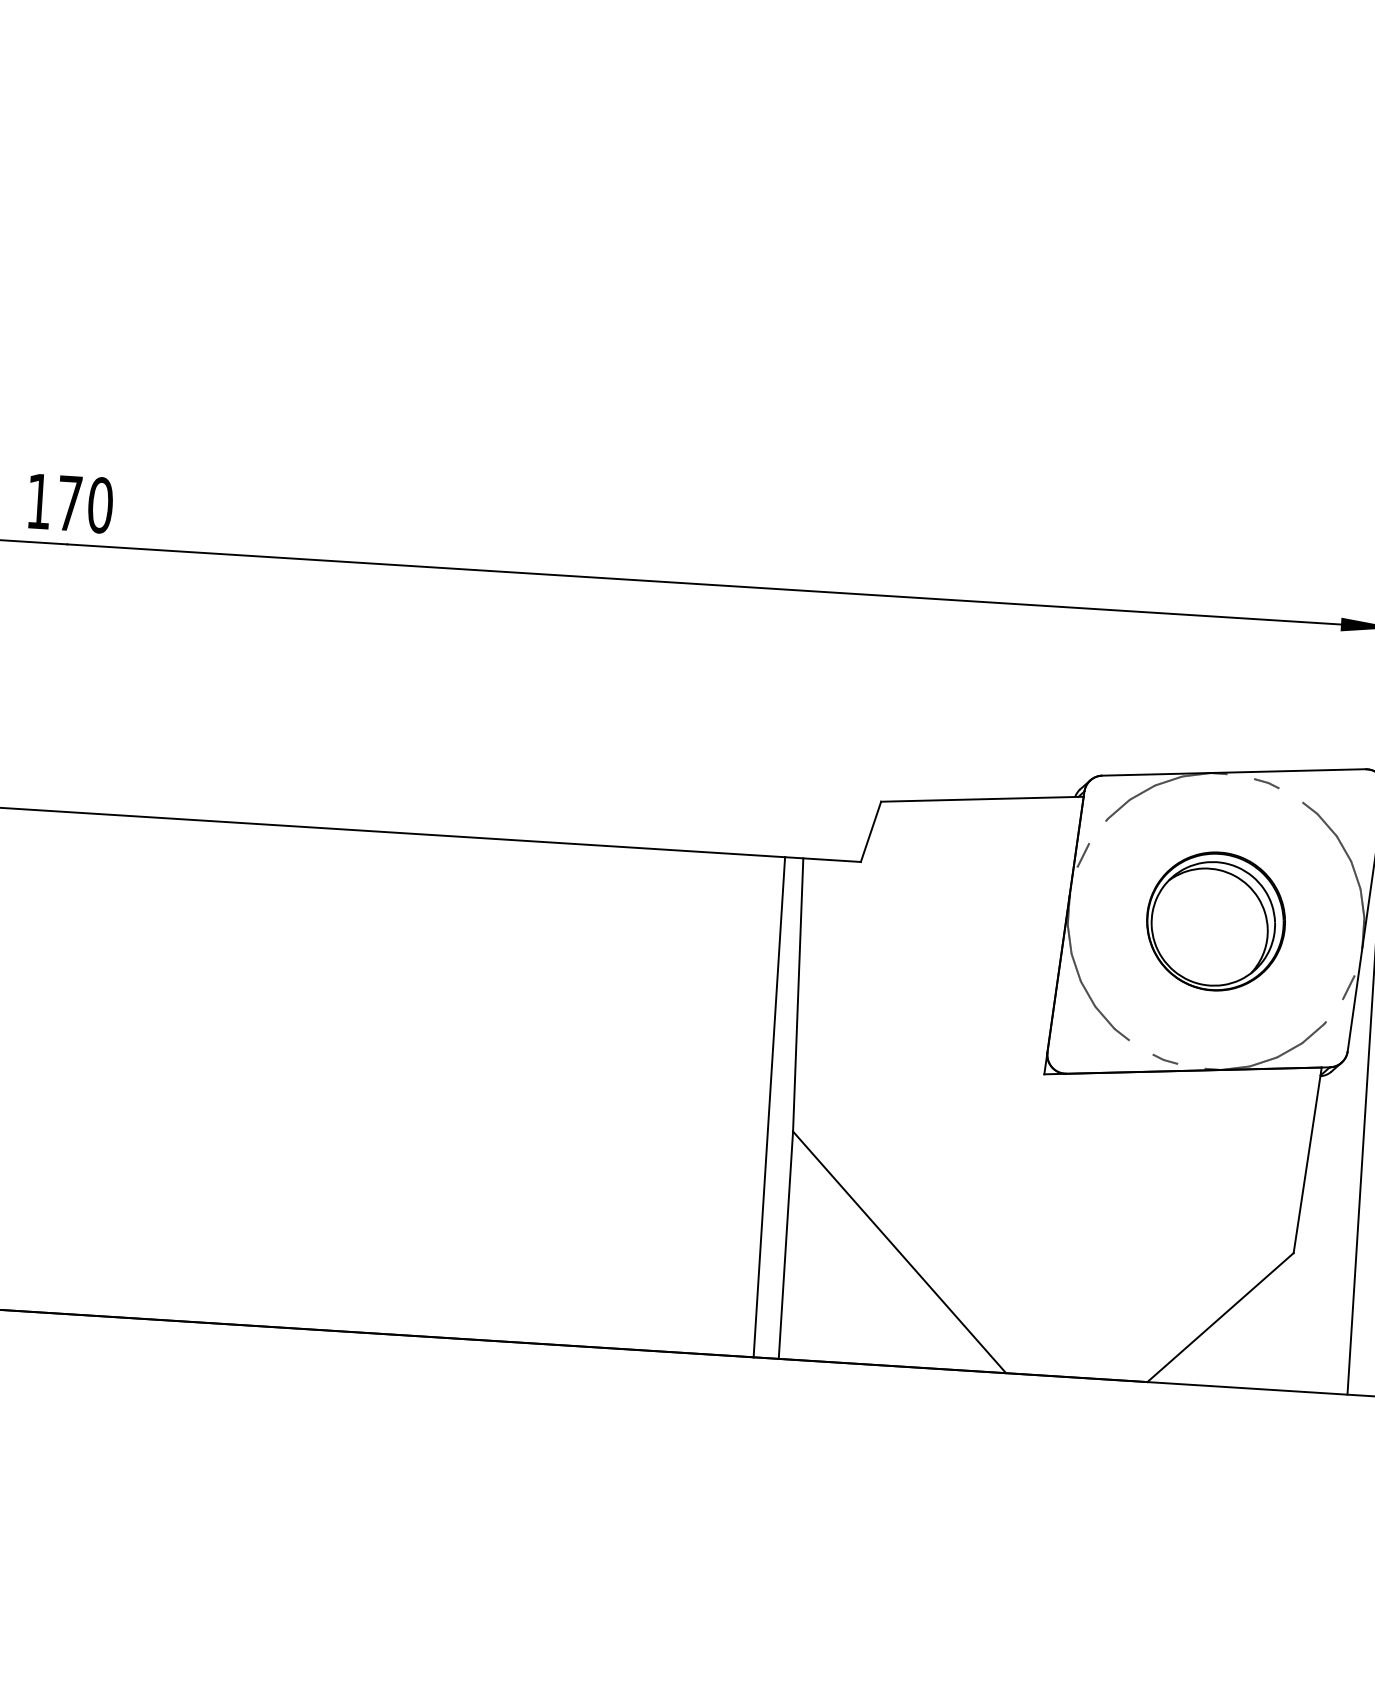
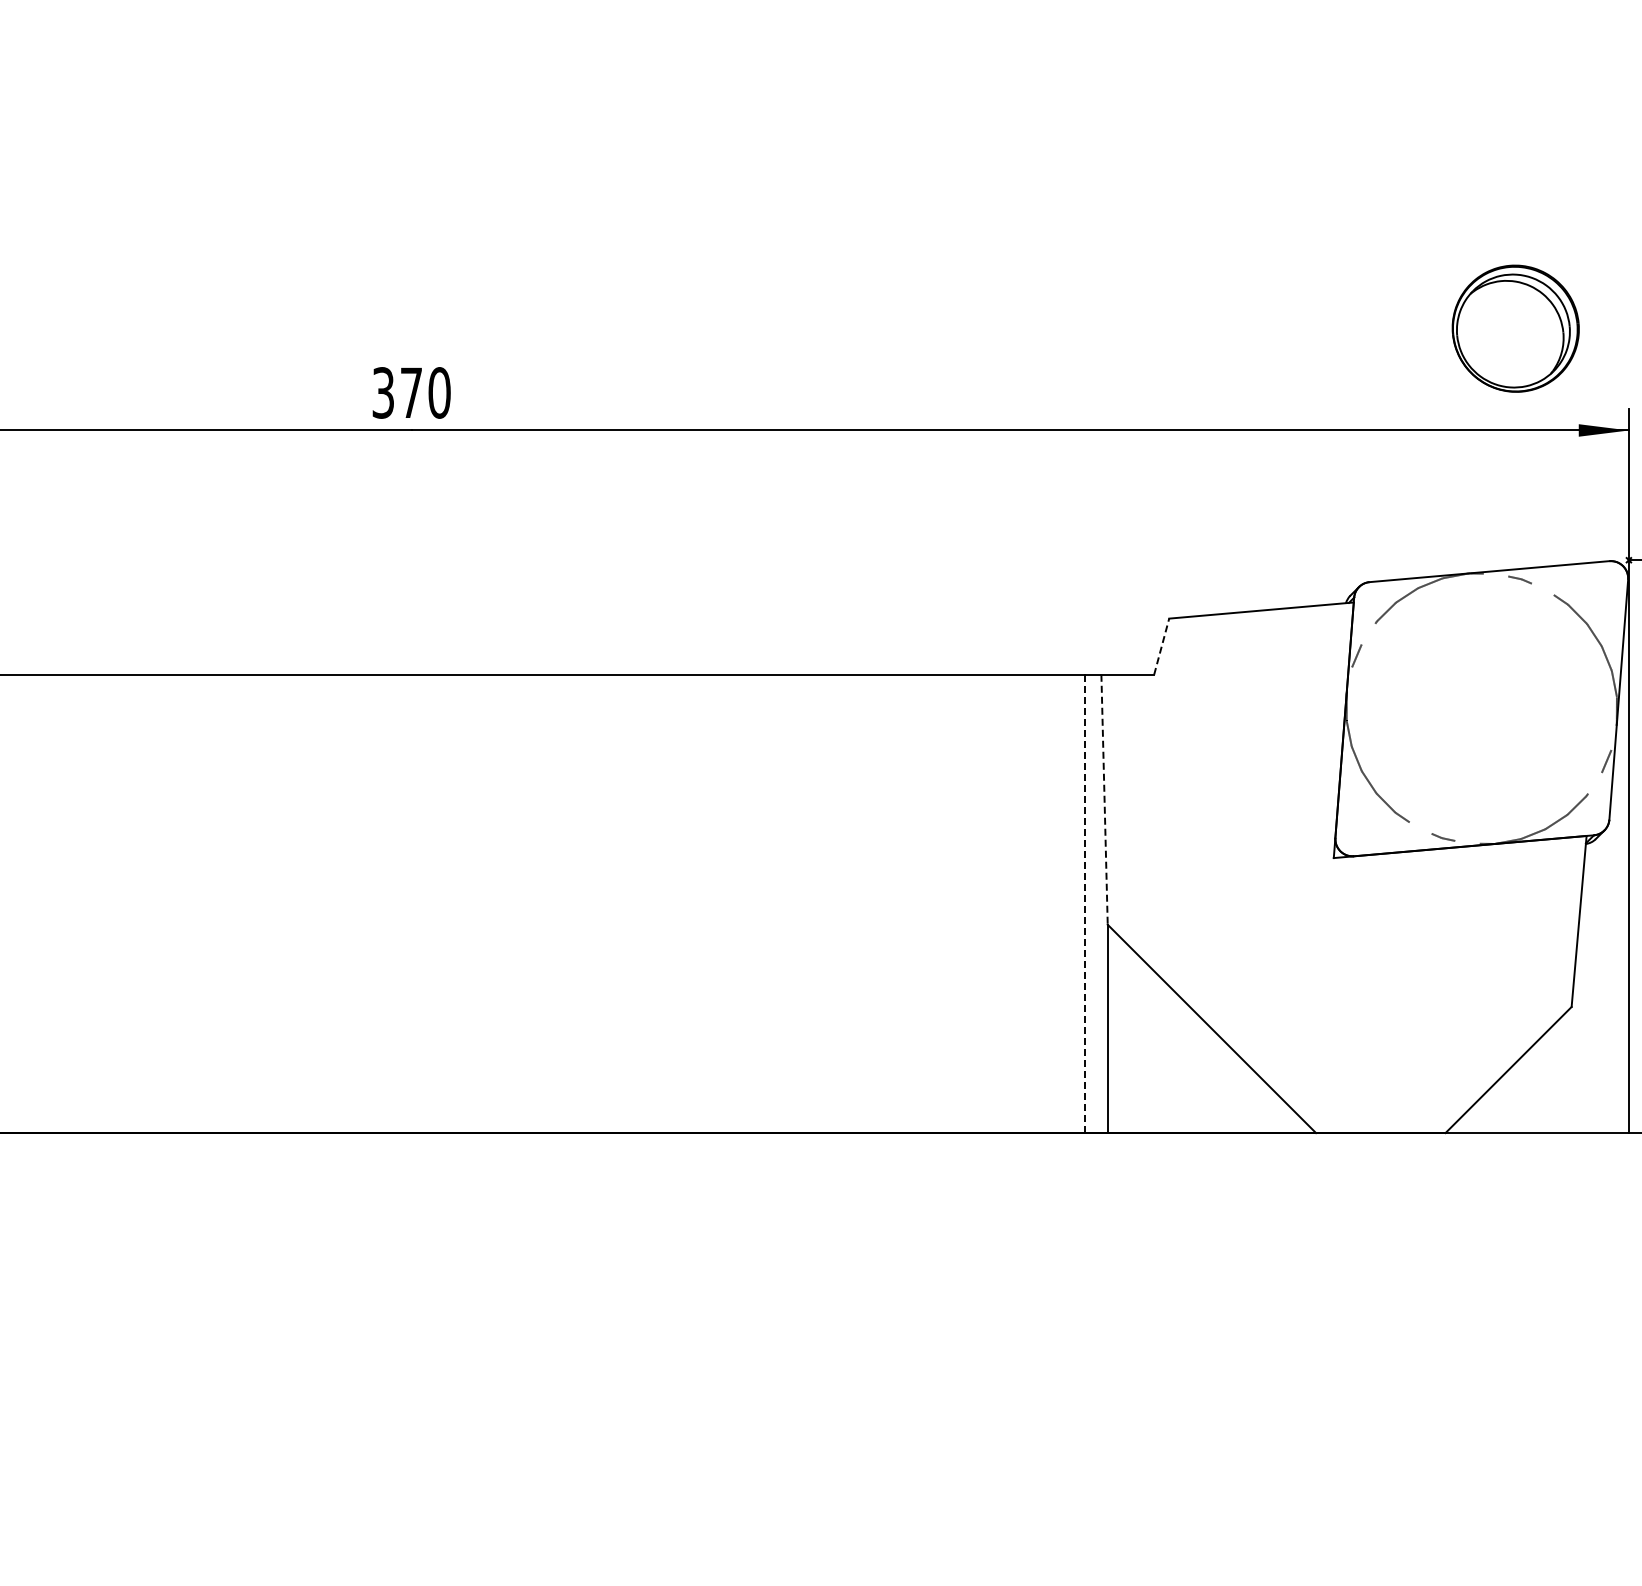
text: (38, 500) -> (382, 392), 170 -> 370
line: (870, 831) -> (1161, 646), solid -> dashed
part: (1215, 921) -> (1515, 328), moved
line: (798, 995) -> (1104, 800), solid -> dashed
line: (769, 1107) -> (1084, 904), solid -> dashed

